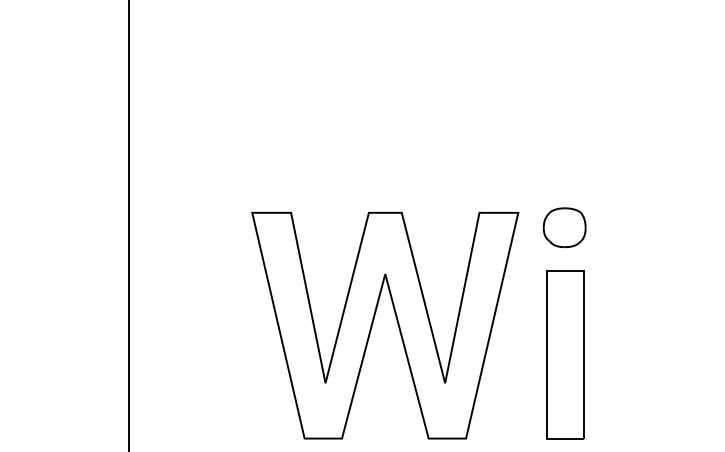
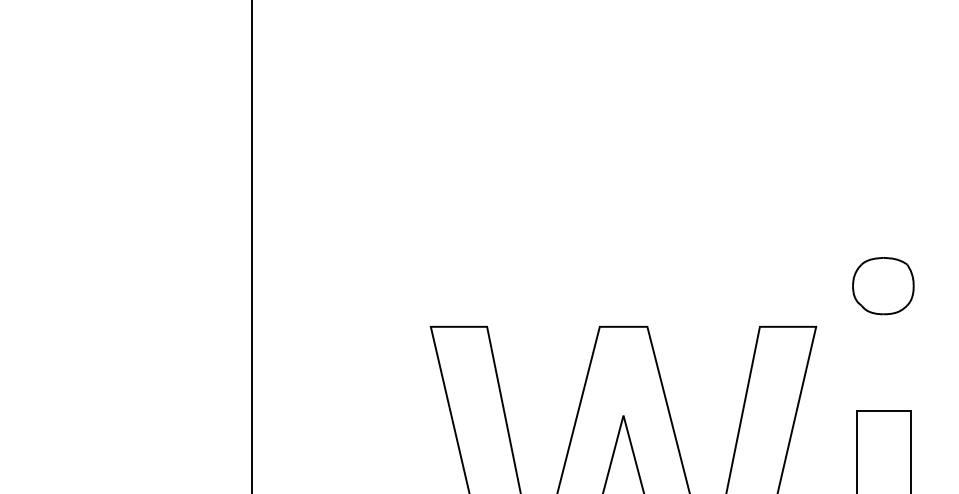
part: (564, 227) -> (883, 285), moved

